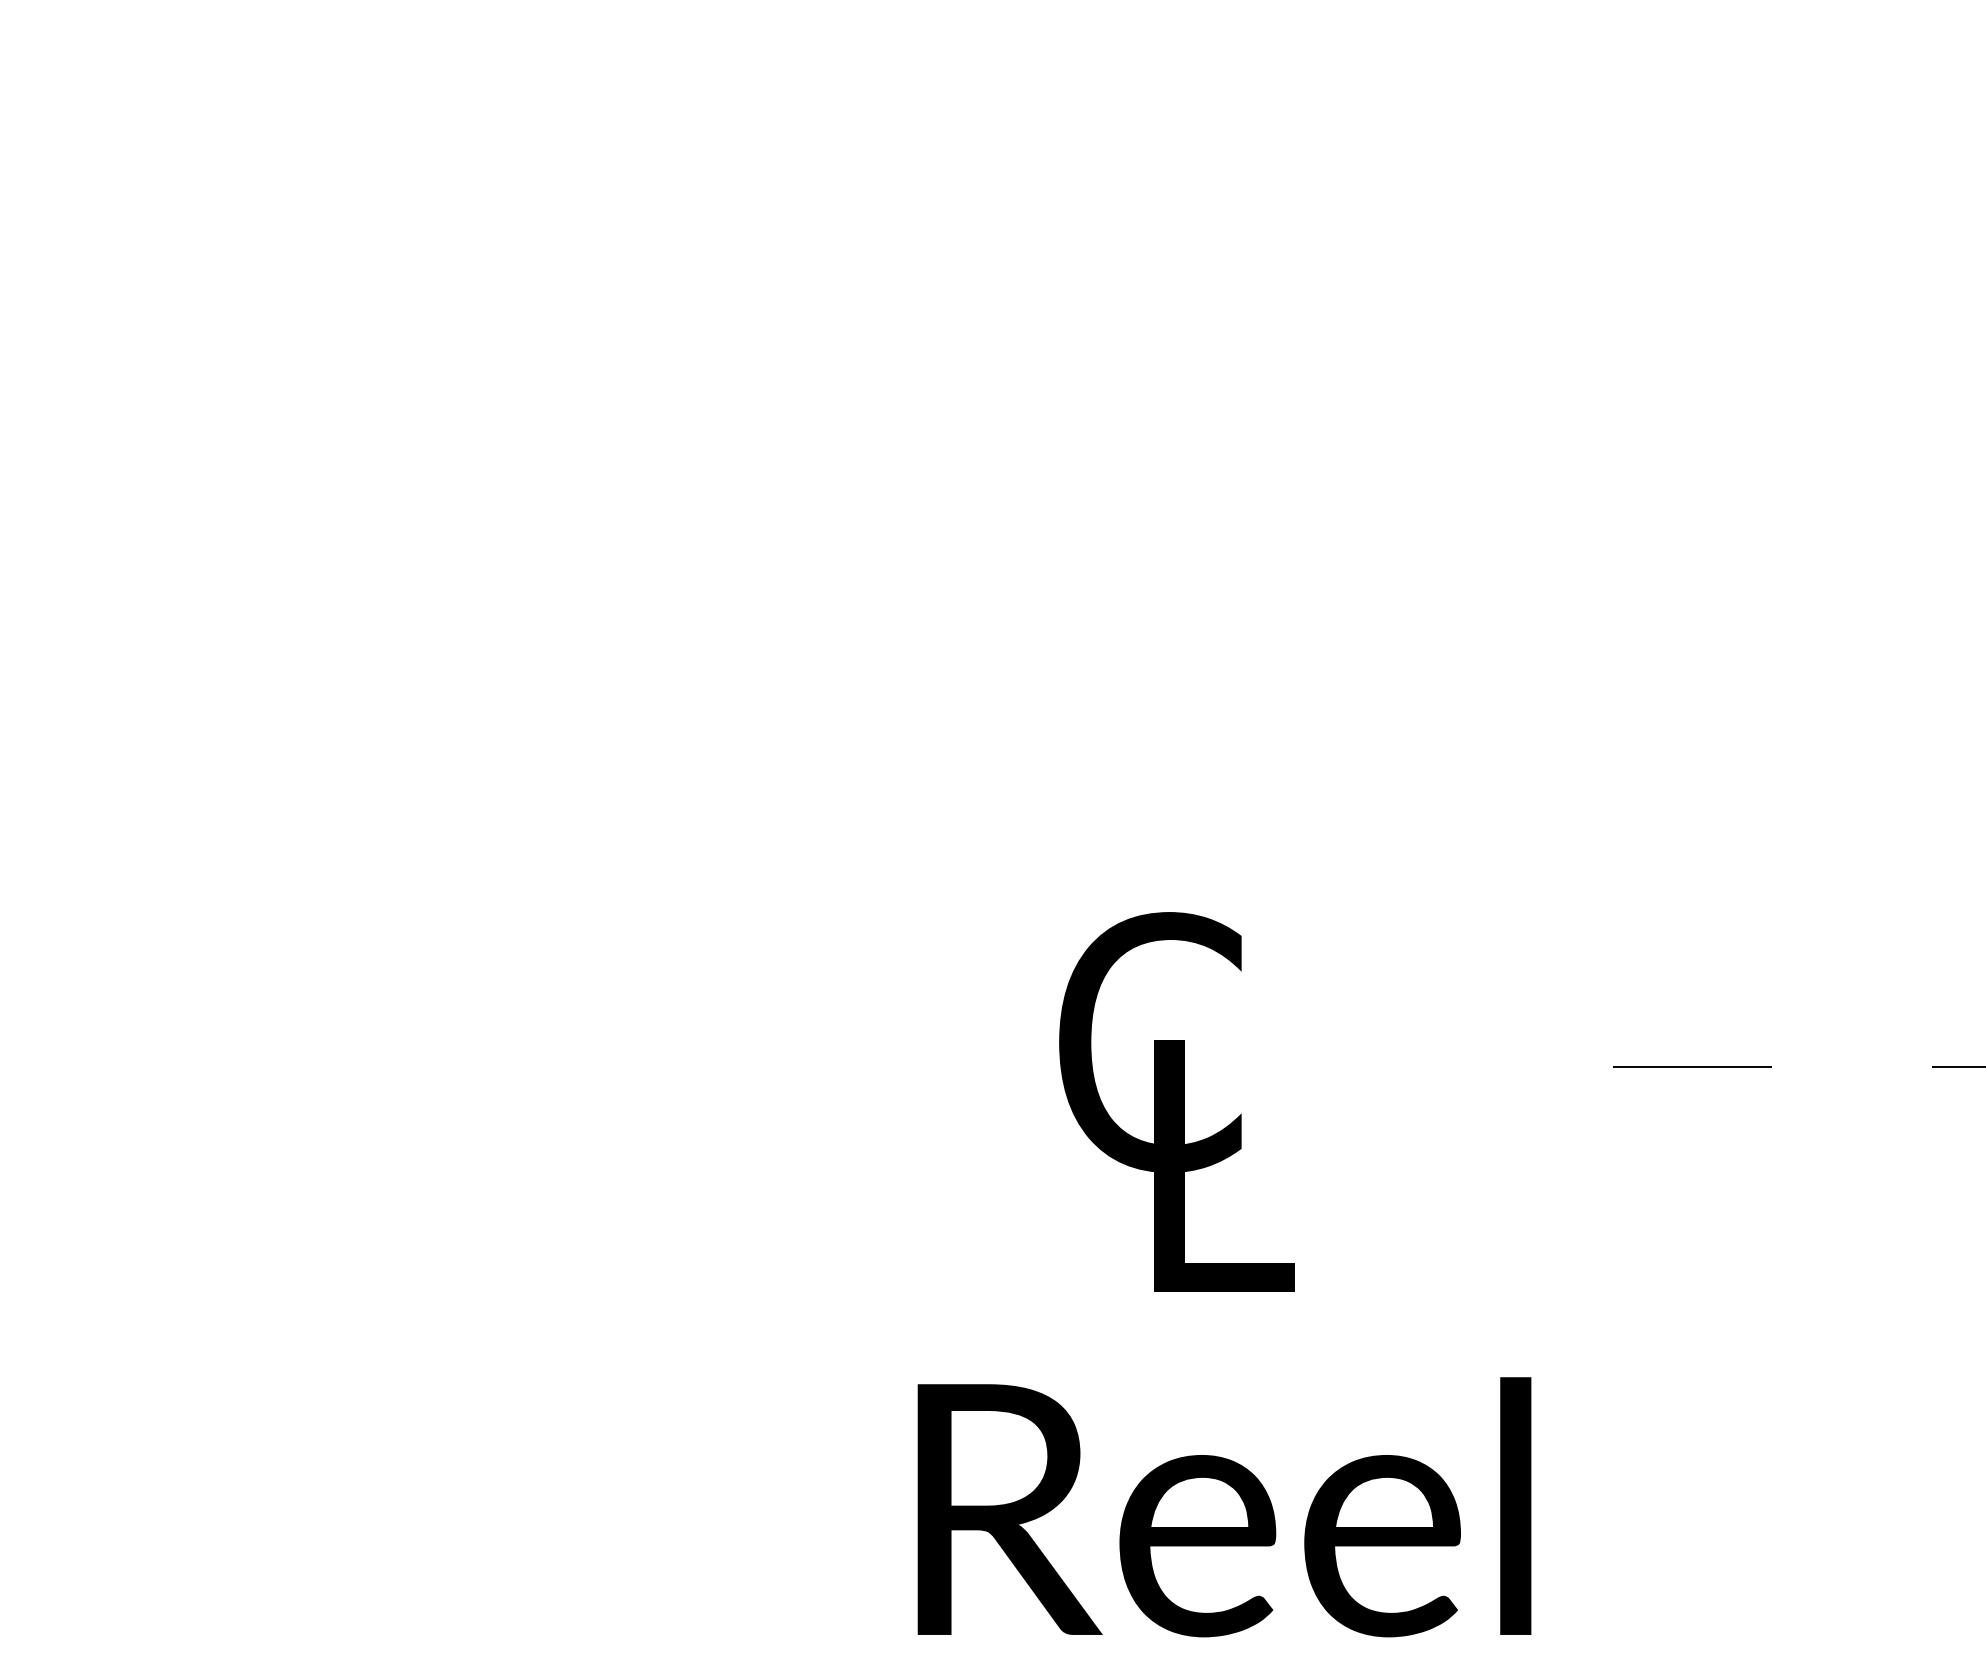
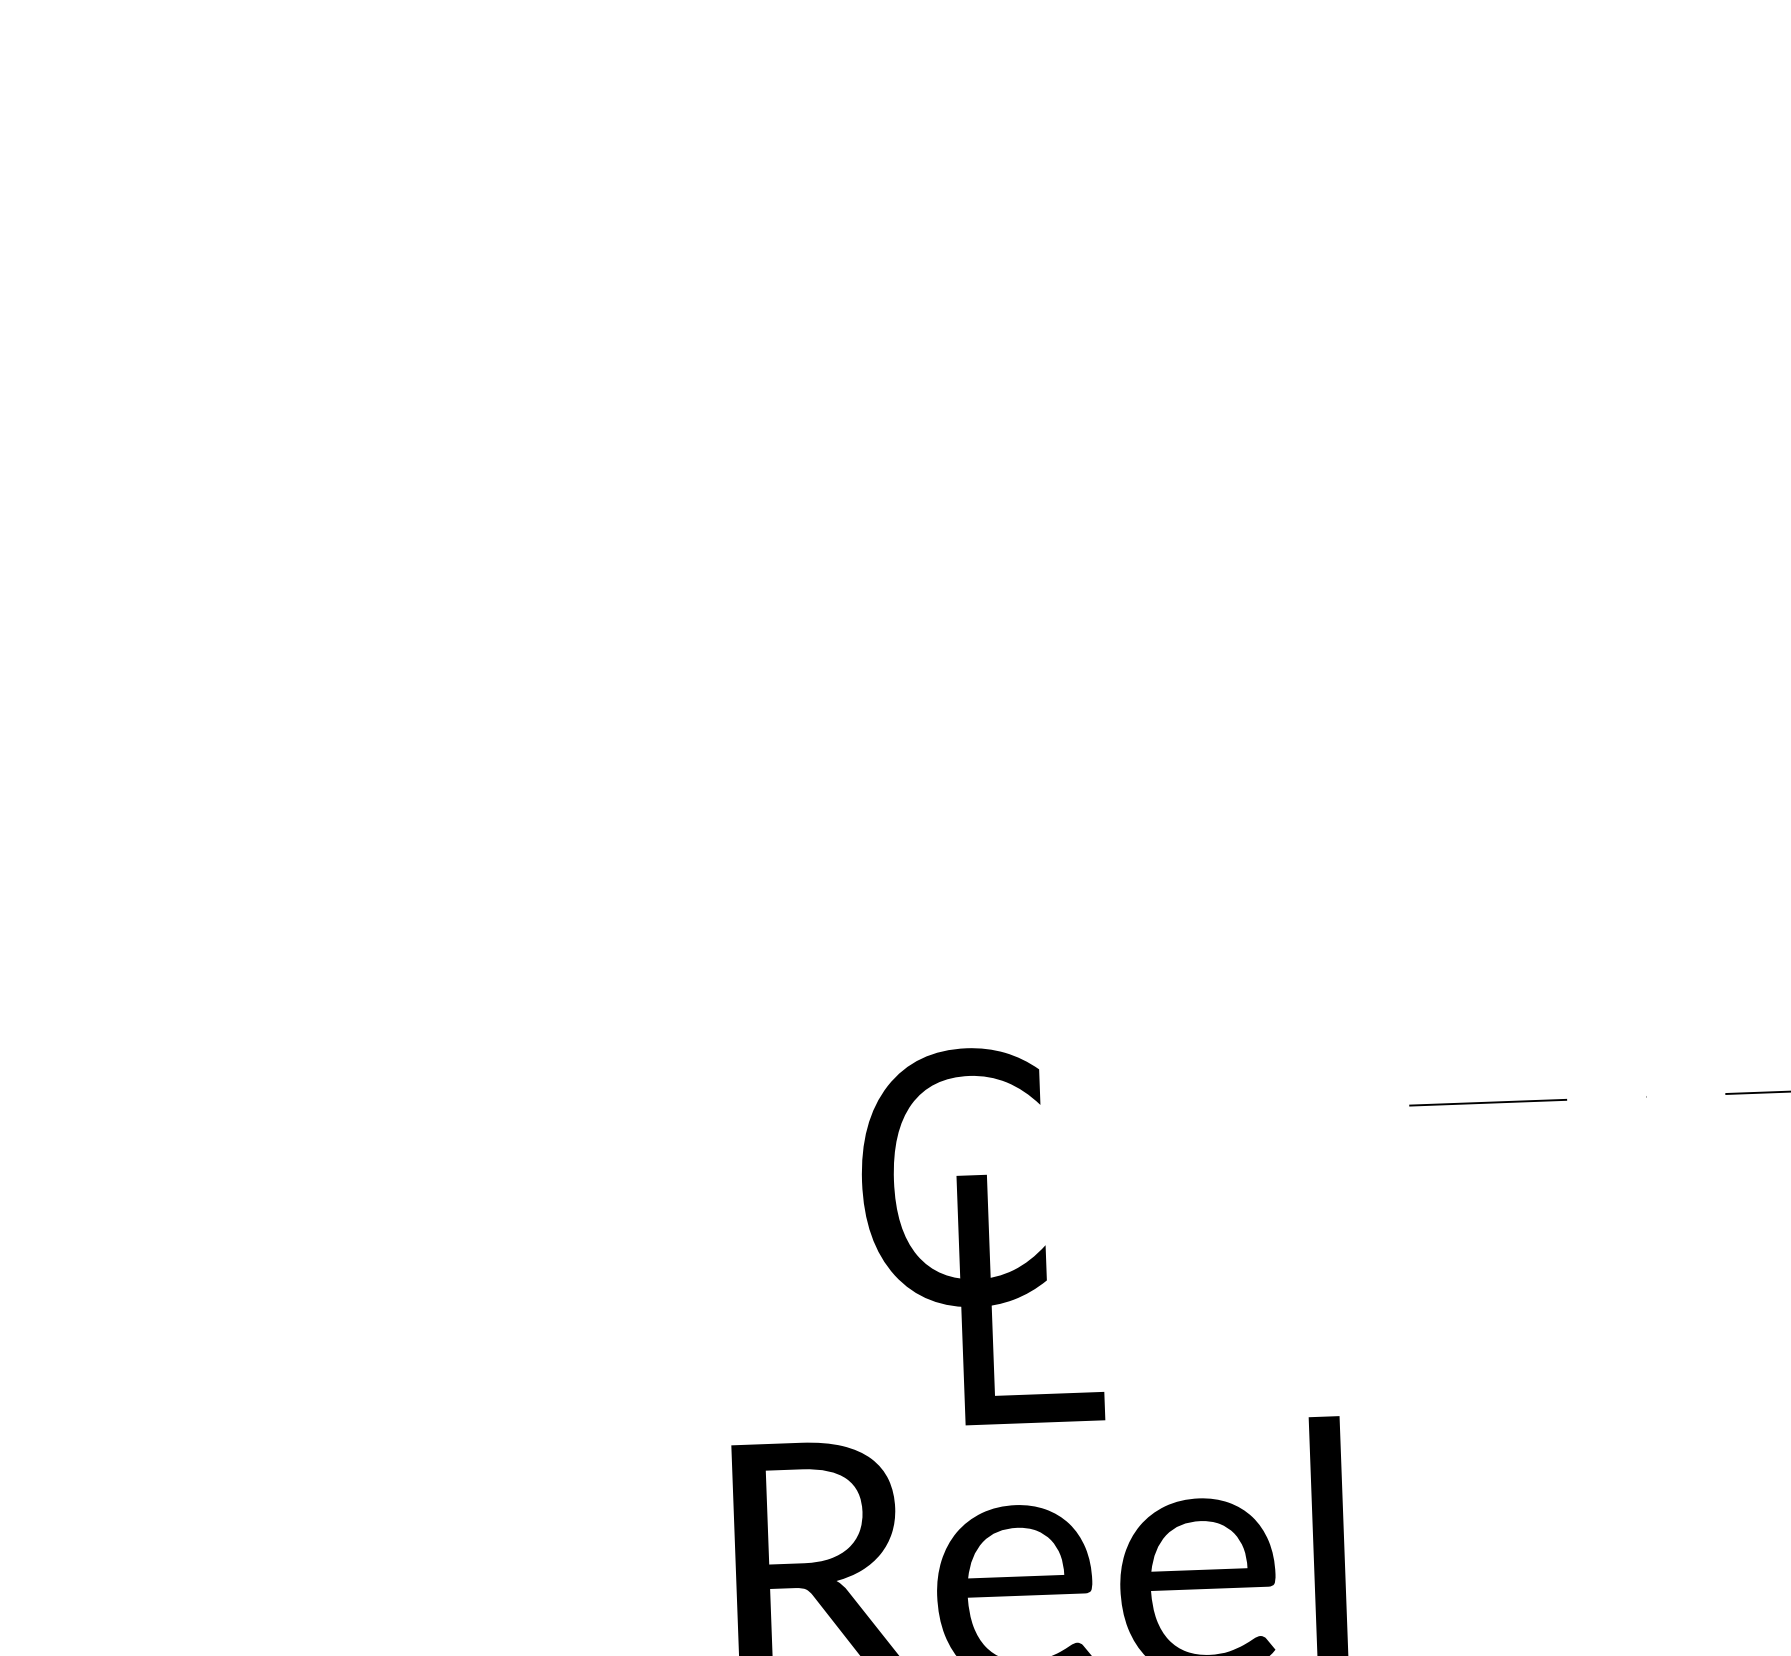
text: (1176, 1101) -> (980, 1235), moved

